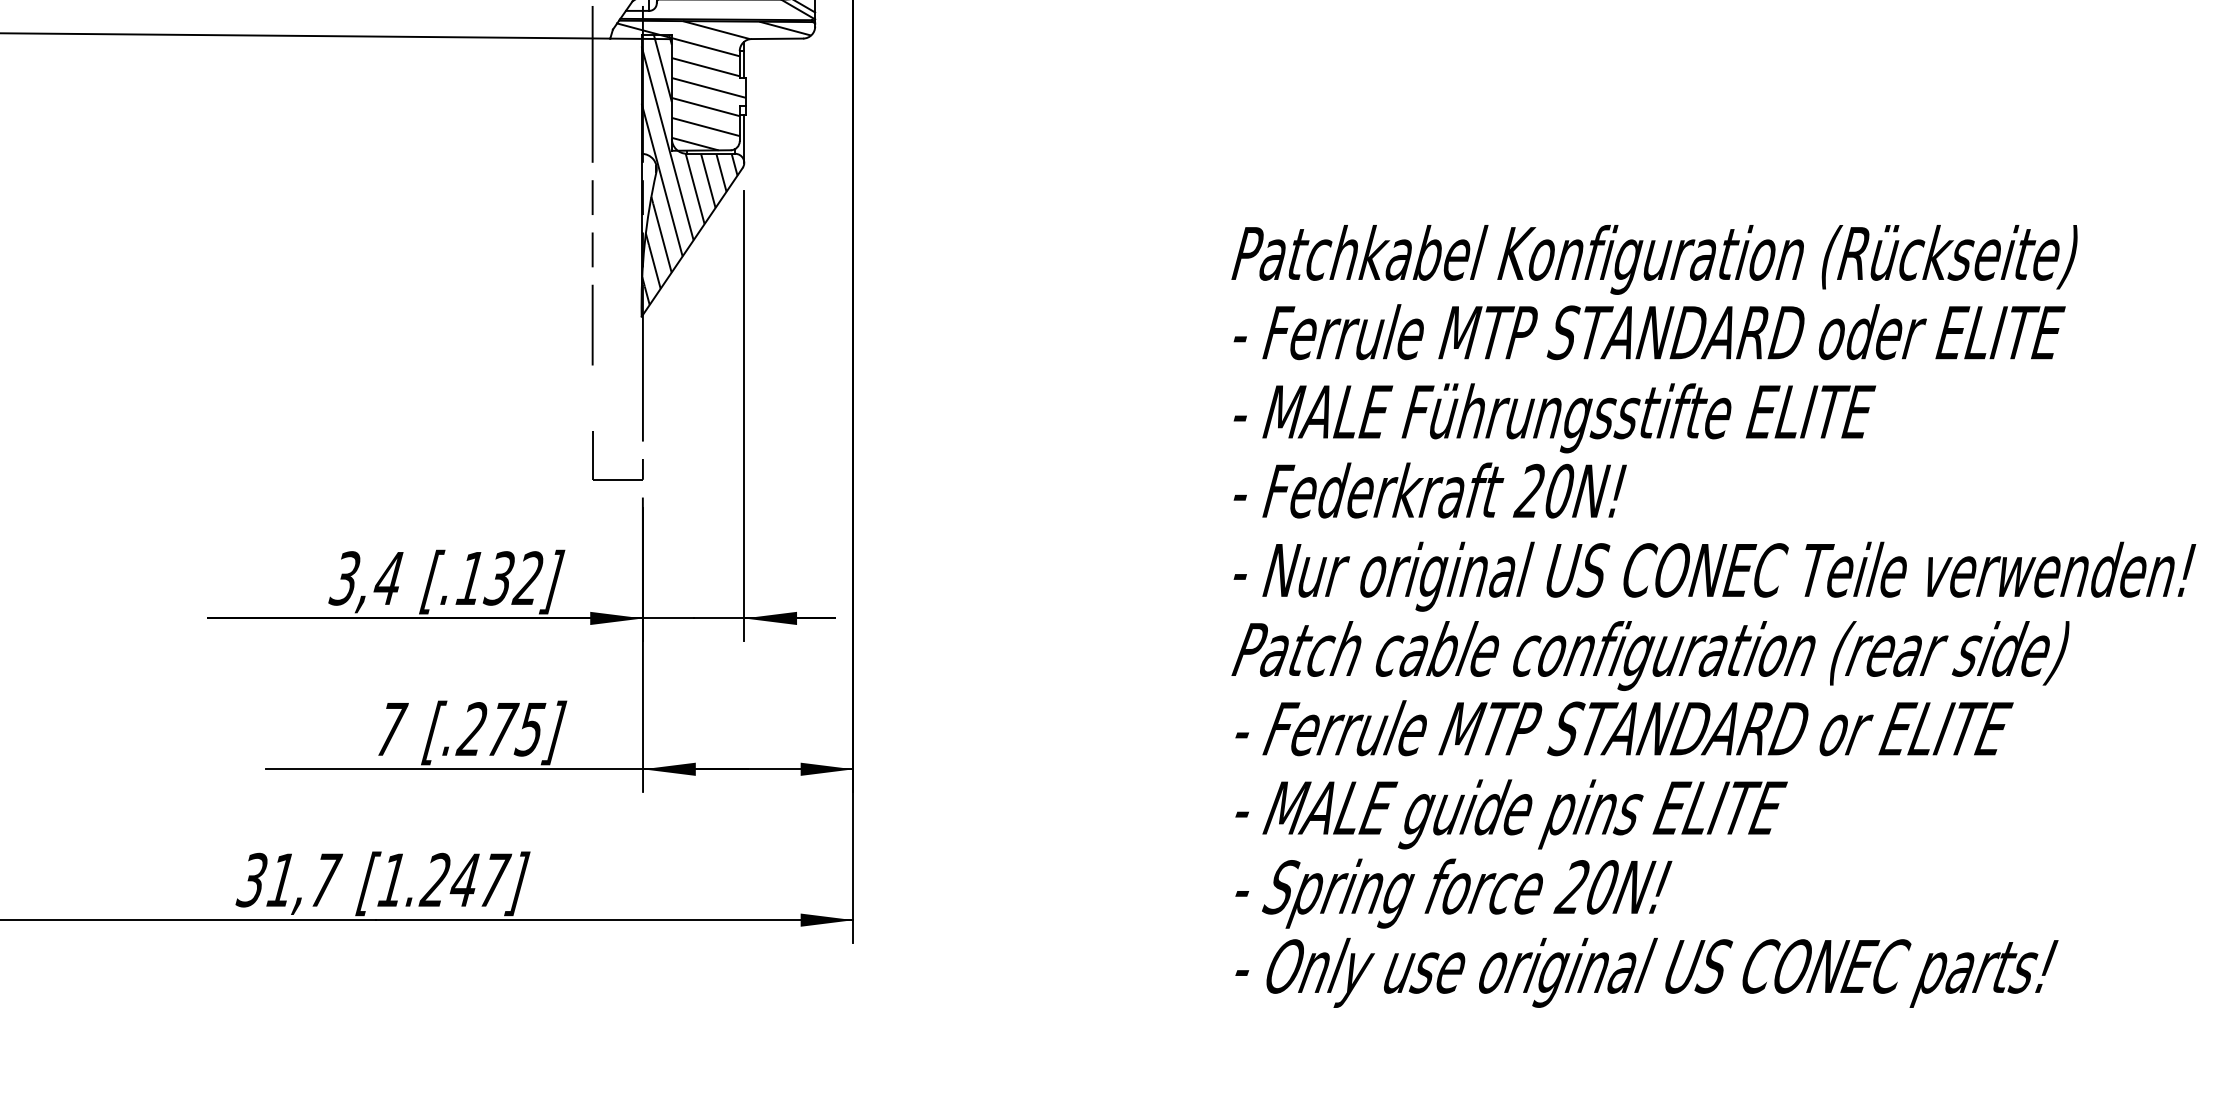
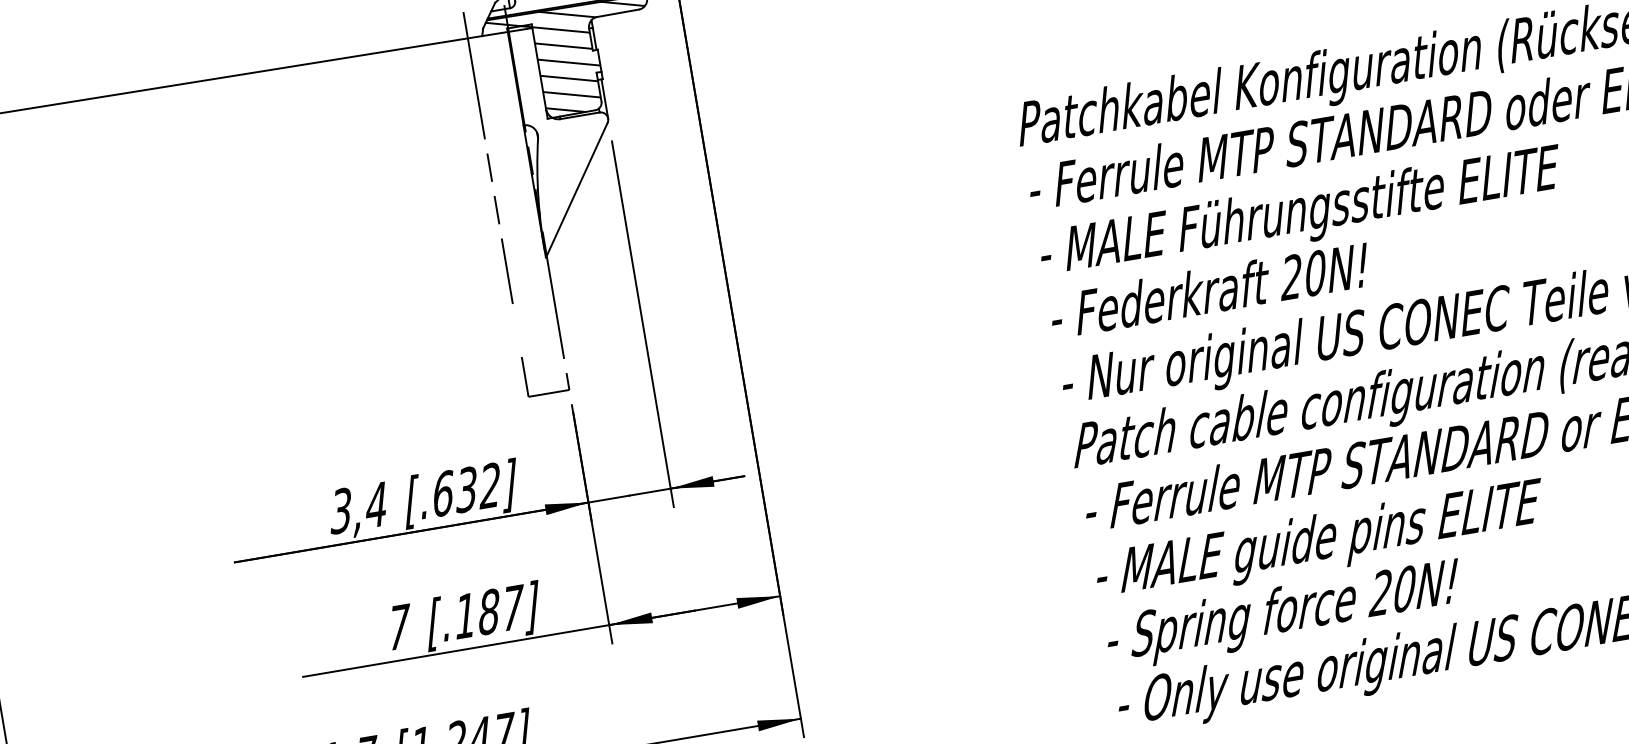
hatch: (689, 169) -> (564, 131), removed
text: (471, 578) -> (443, 493), [.132] -> [.632]
text: (501, 729) -> (488, 612), [.275] -> [.187]

